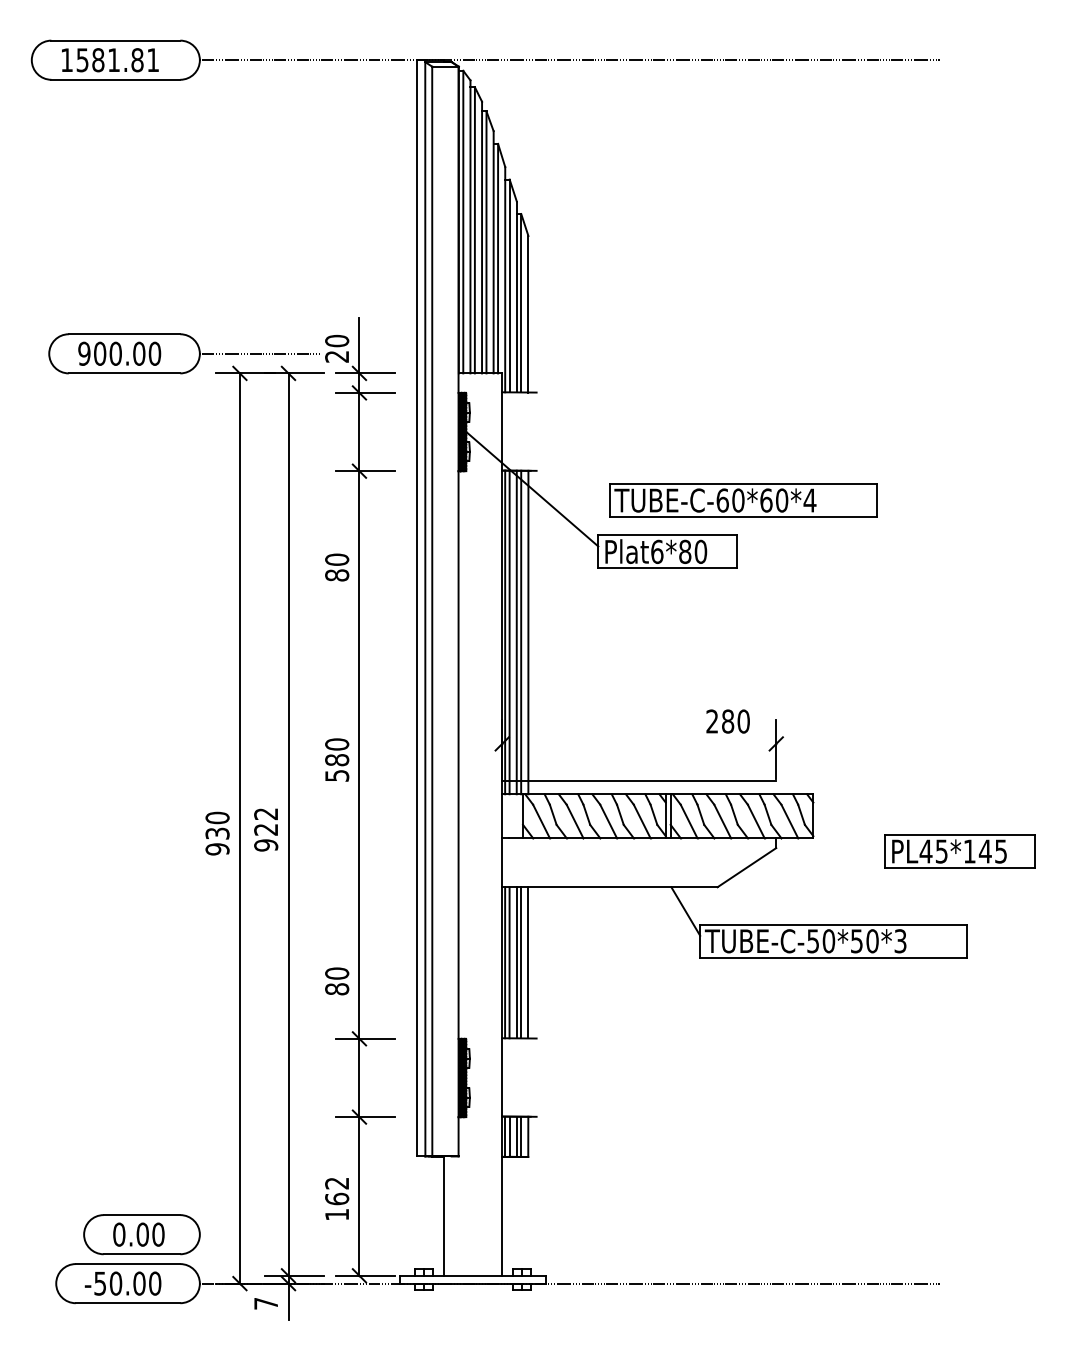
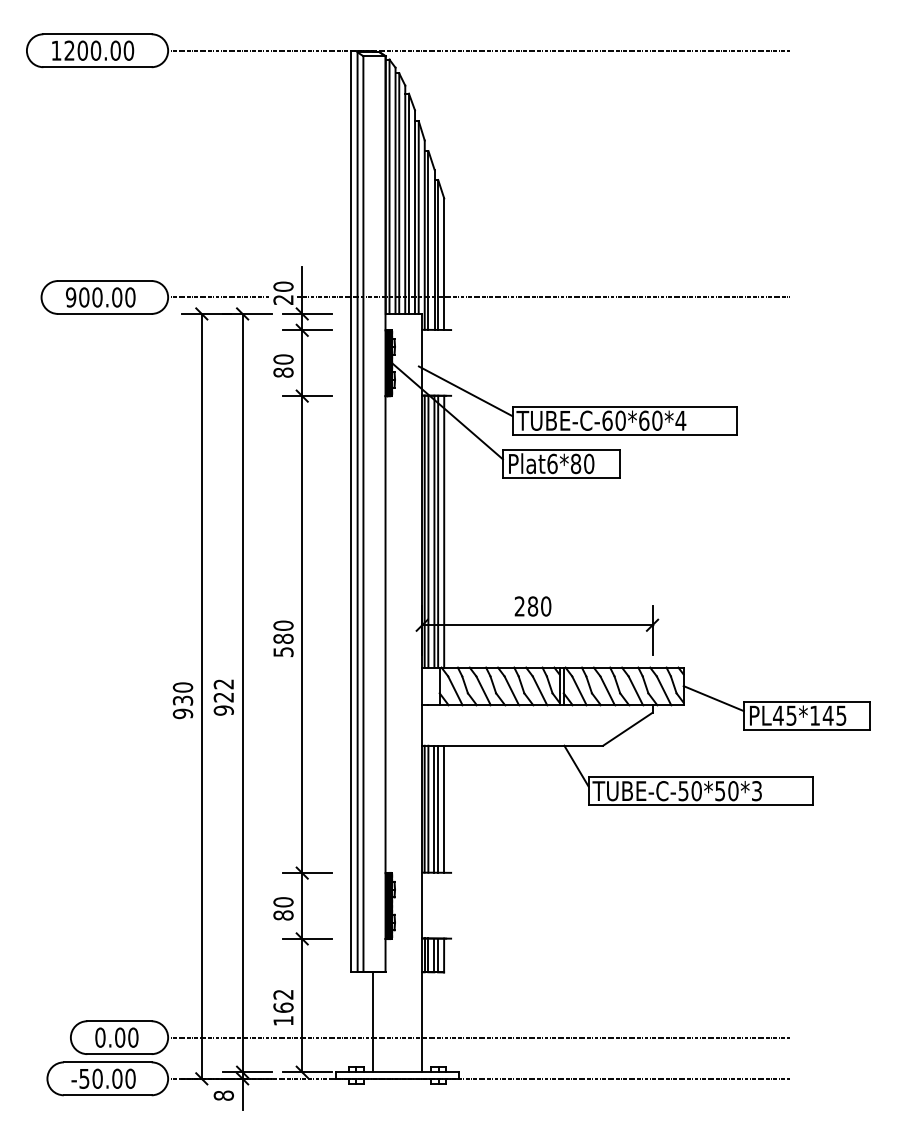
text: (118, 59) -> (99, 50), 1581.81 -> 1200.00
line: (646, 353) -> (543, 297), added
line: (553, 465) -> (465, 391), added
text: (337, 566) -> (283, 365), moved
text: (727, 721) -> (532, 606), moved
line: (639, 781) -> (537, 625), moved
line: (848, 831) -> (713, 698), added
text: (337, 980) -> (283, 908), moved
line: (570, 1234) -> (479, 1037), added
text: (265, 1303) -> (223, 1095), 7 -> 8

